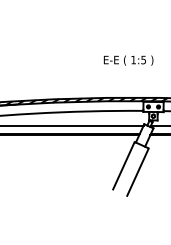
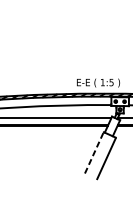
text: (128, 60) -> (98, 82), moved
line: (123, 166) -> (93, 153), solid -> dashed

